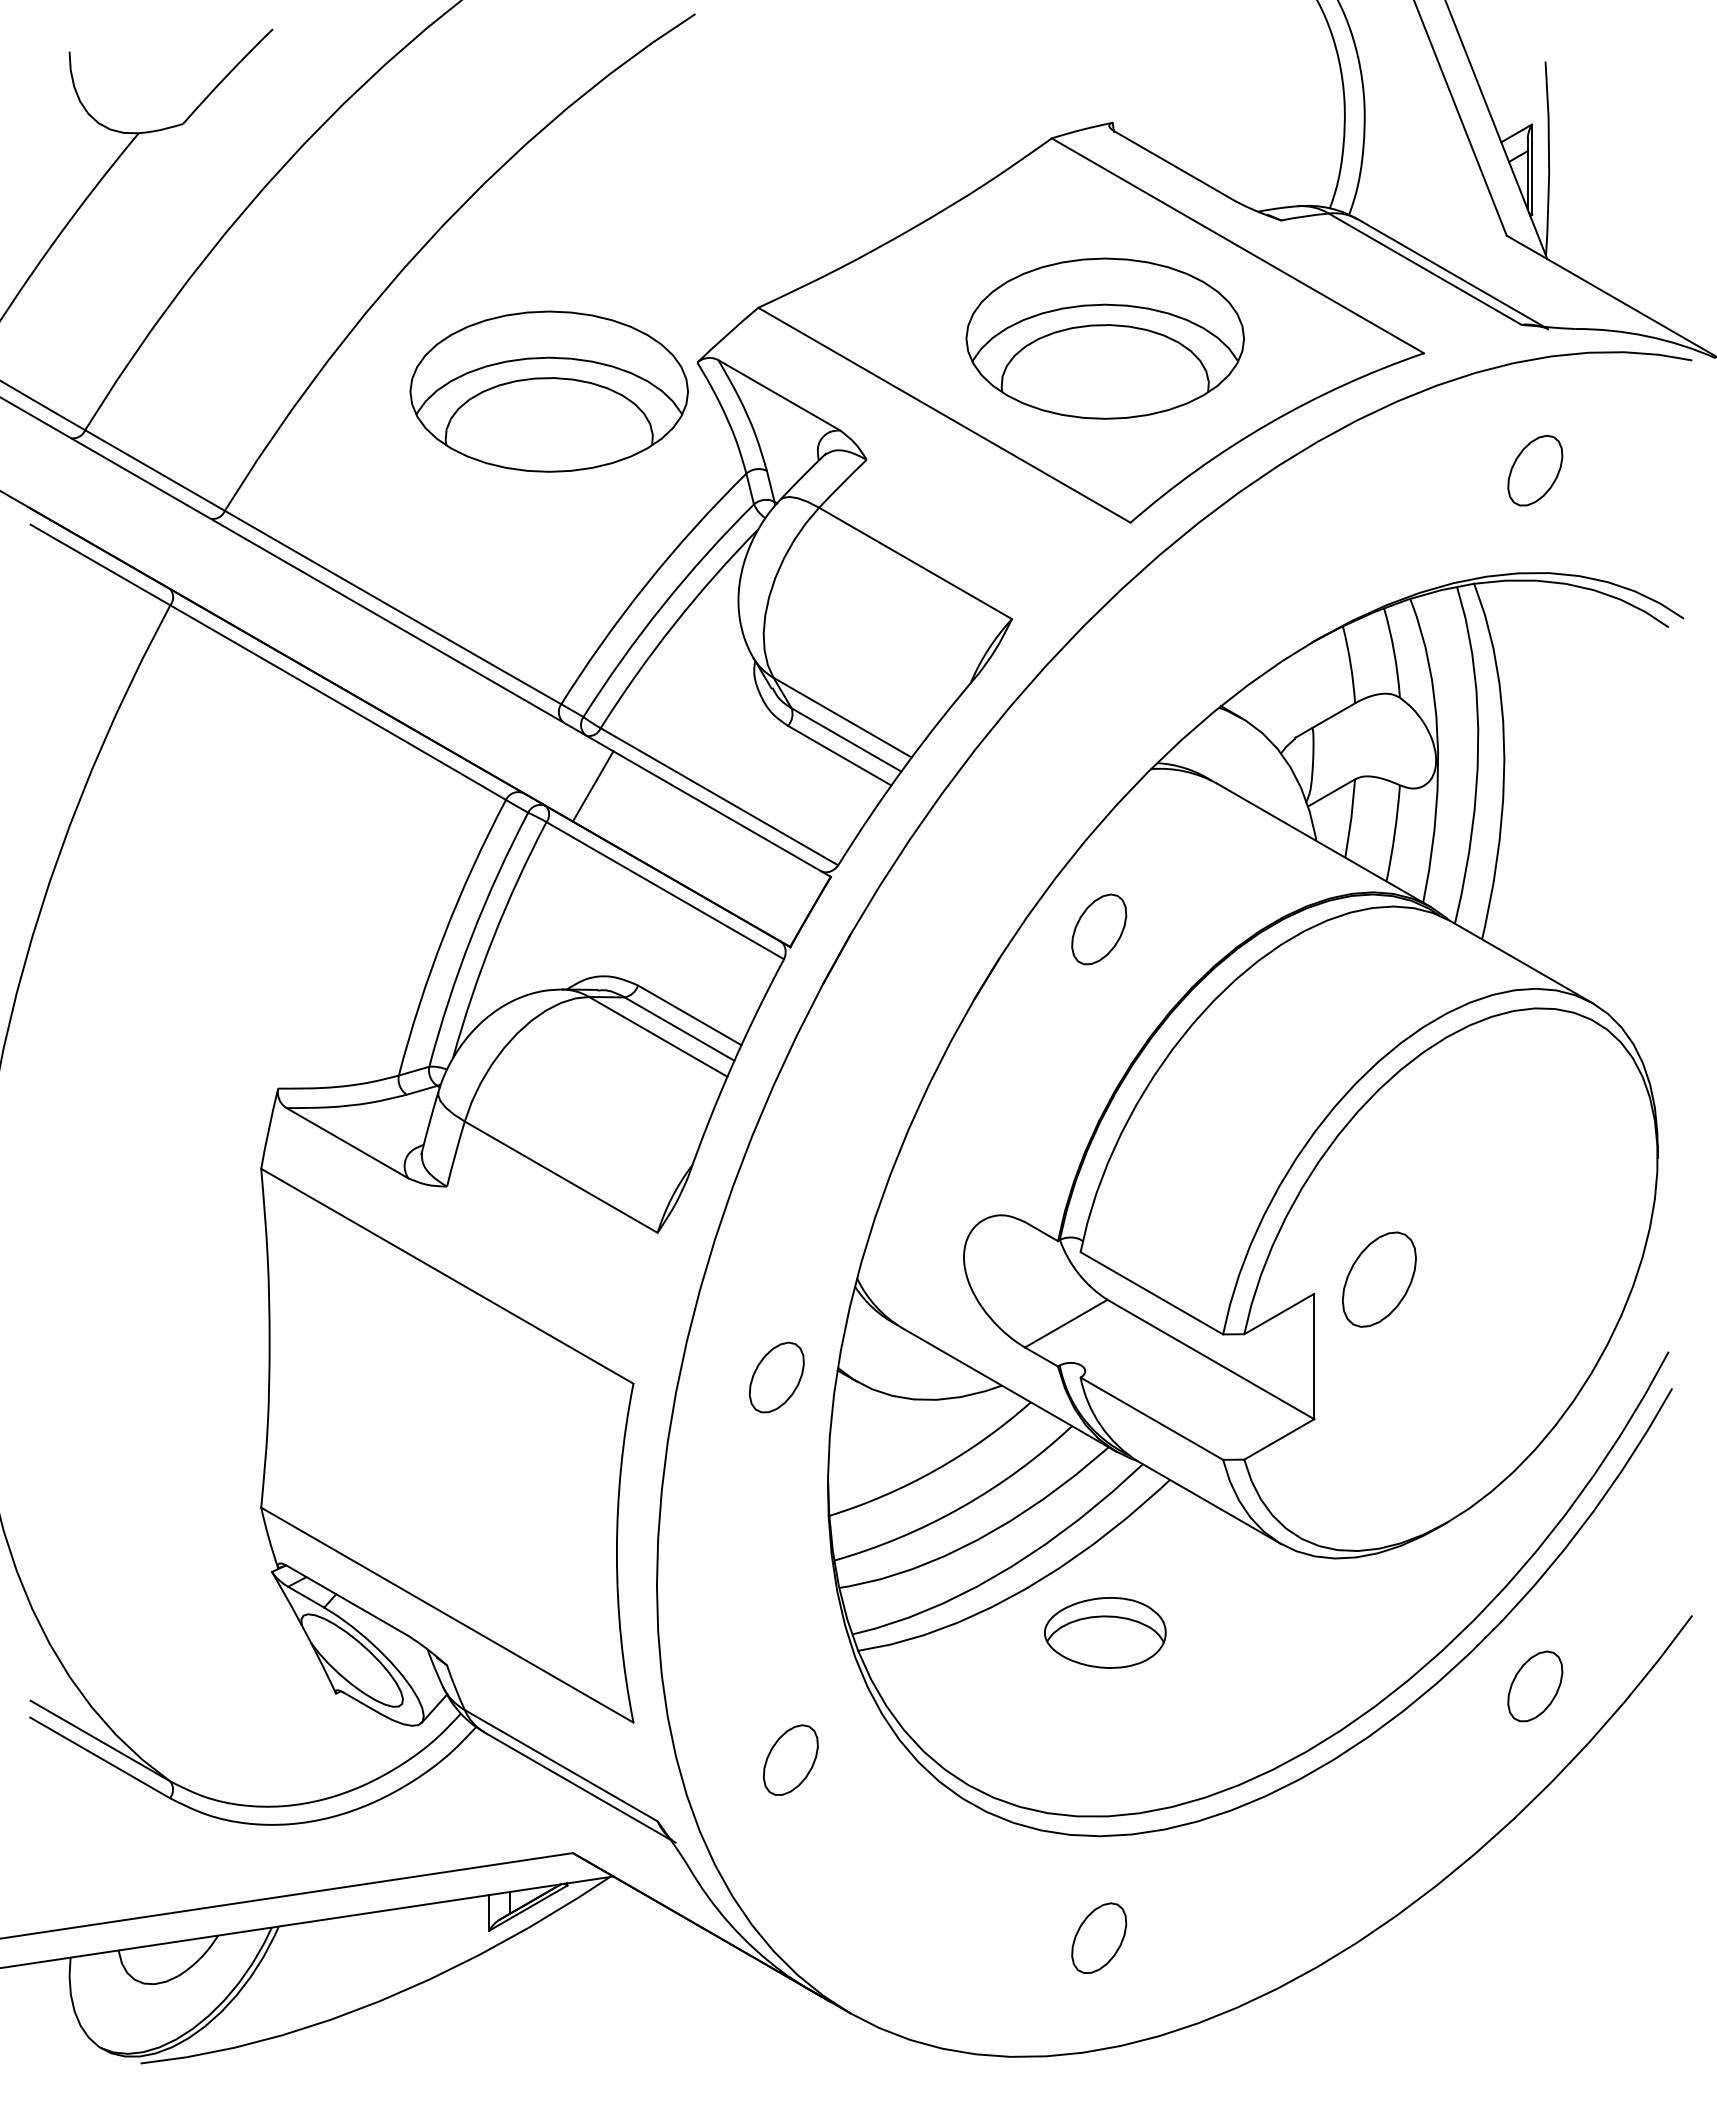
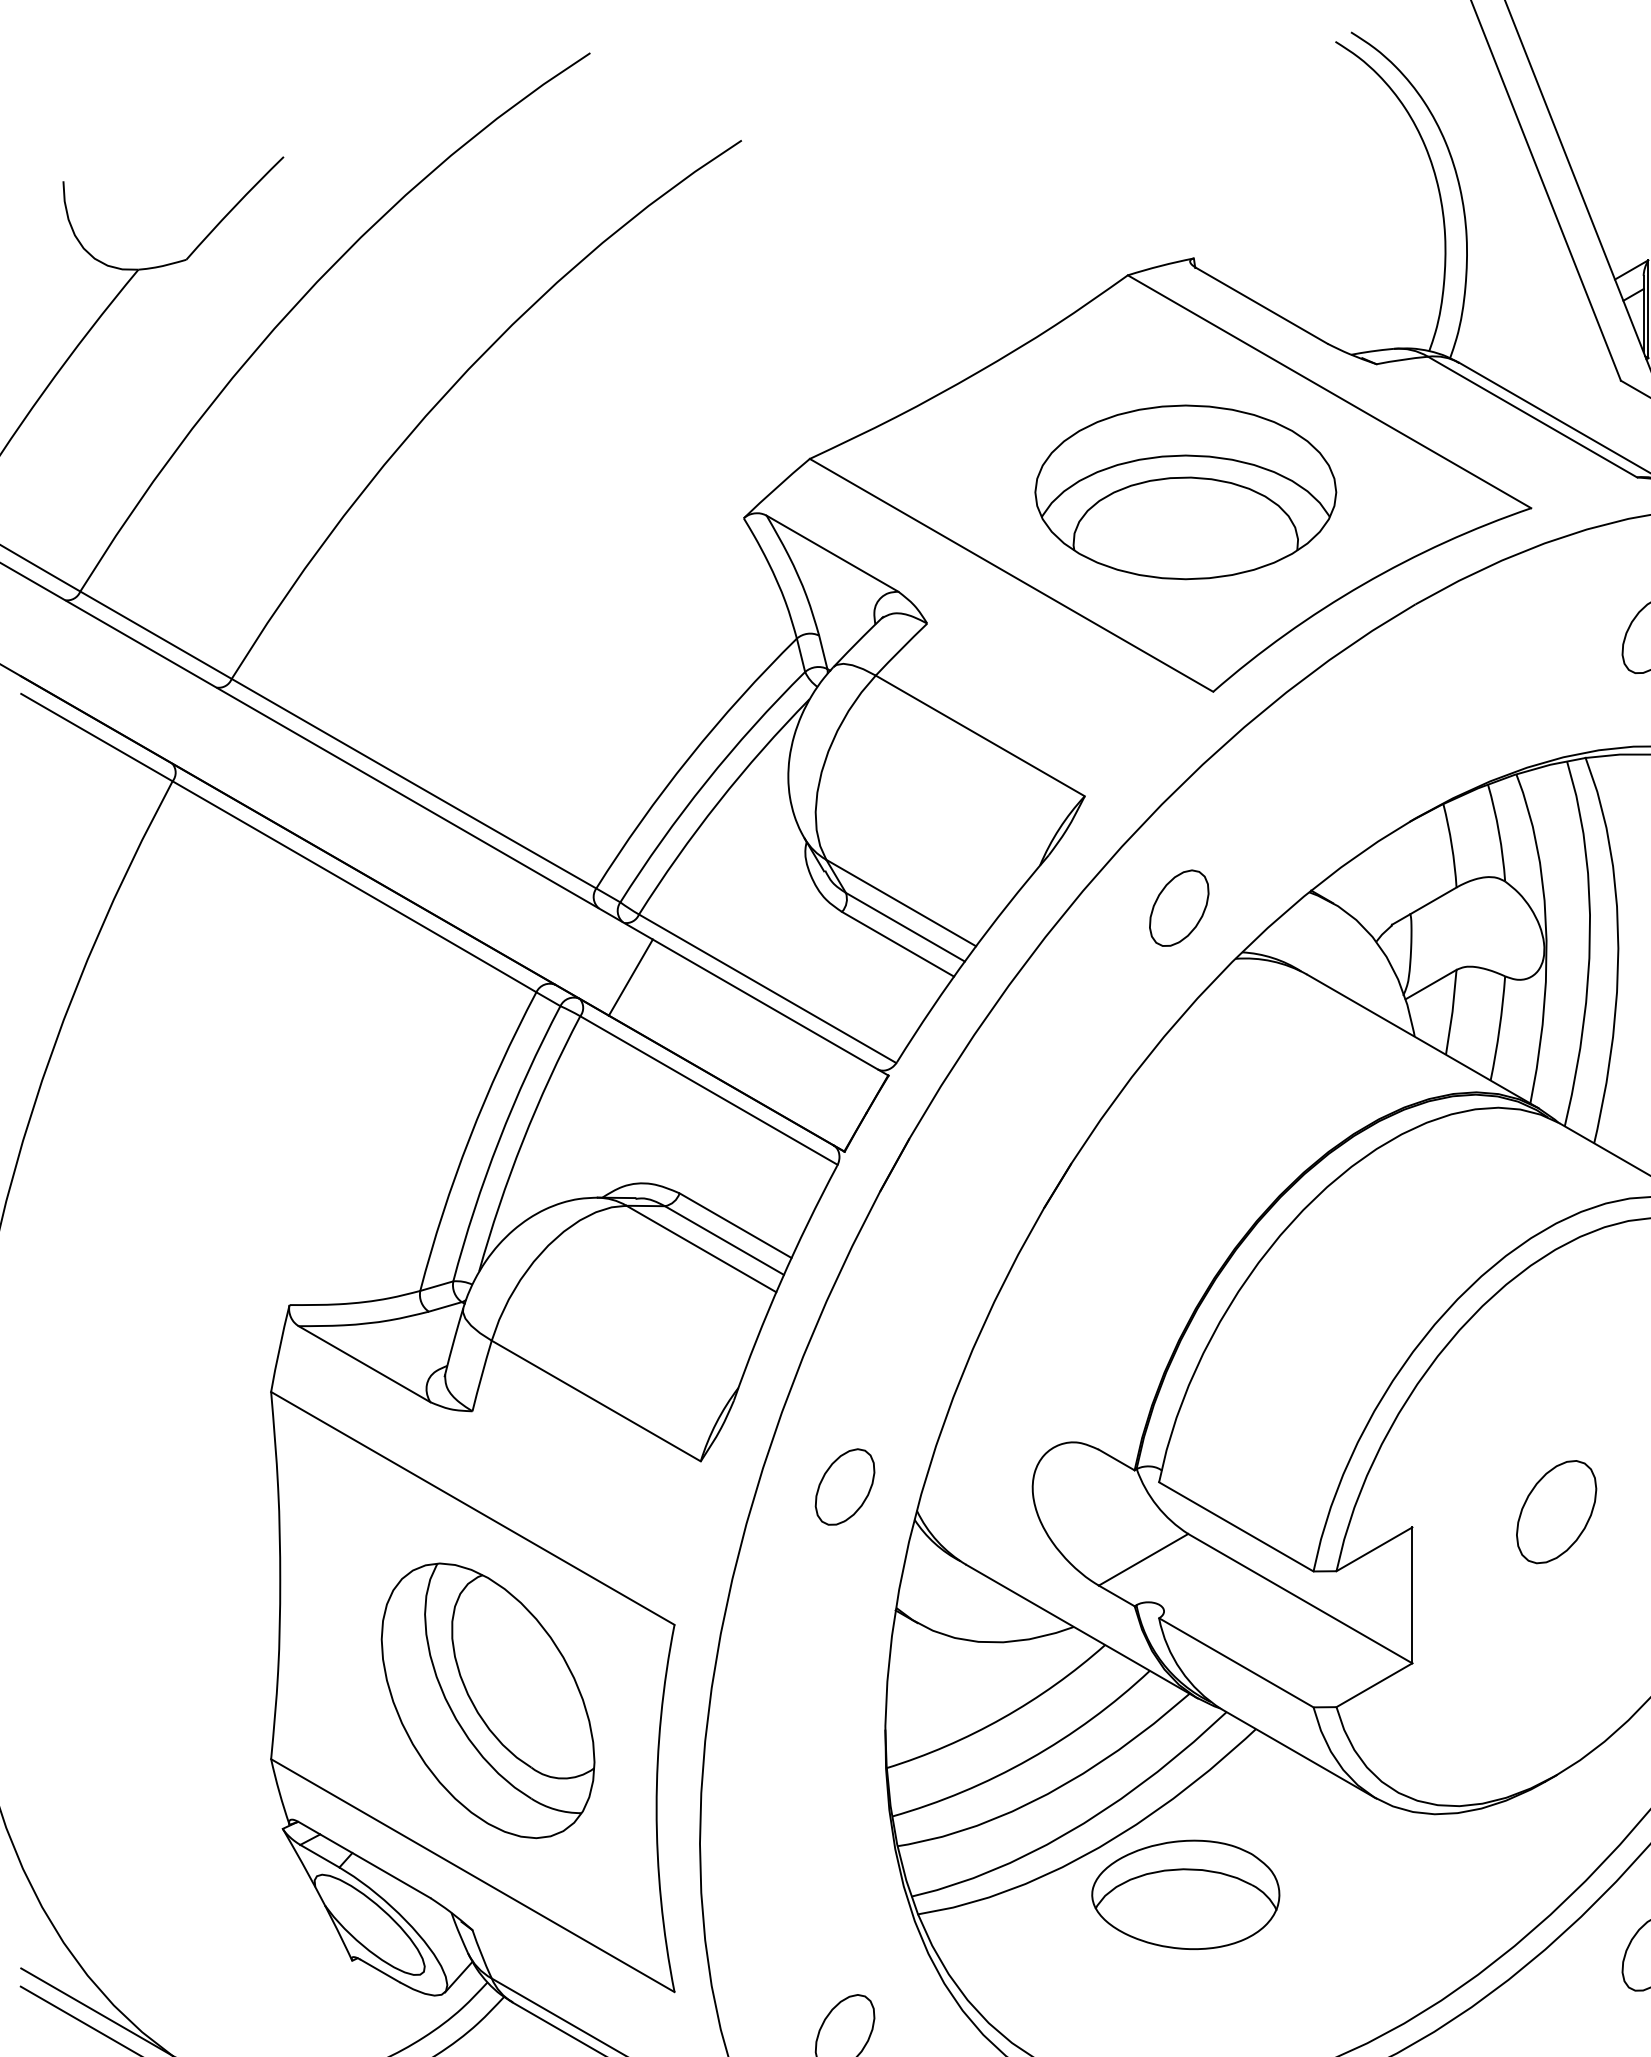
part: (548, 391) -> (582, 549), removed
part: (1099, 929) -> (1179, 908), moved
part: (1378, 1279) -> (1555, 1511), moved
part: (776, 1377) -> (844, 1486), moved
part: (461, 1453) -> (488, 1700), added
part: (1105, 1632) -> (1186, 1894), size x1.43

